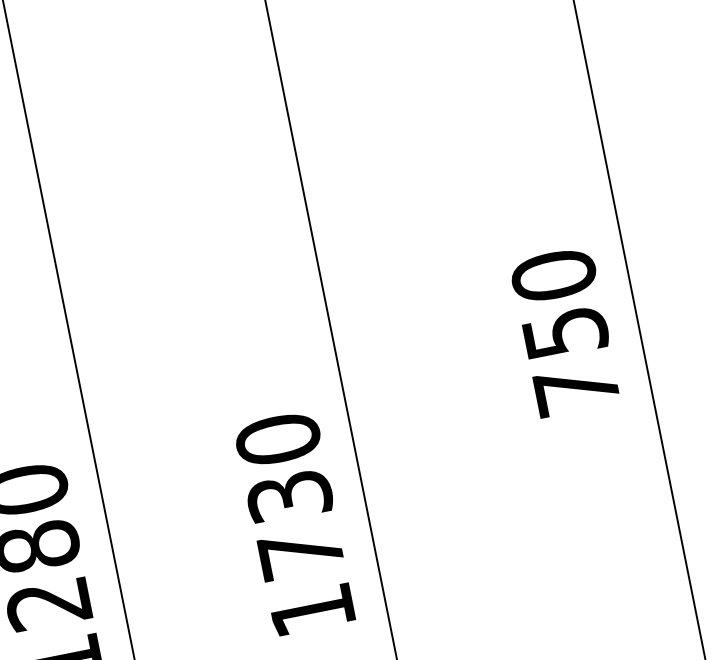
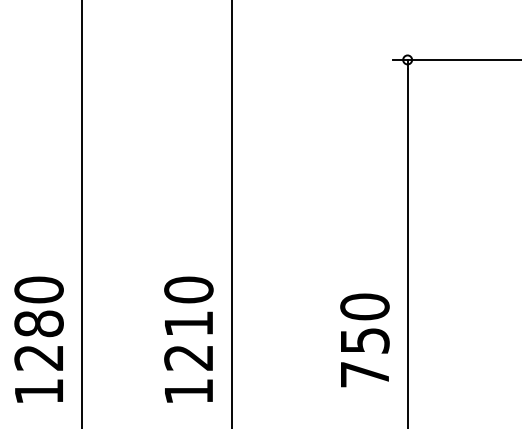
text: (564, 332) -> (364, 340), moved
text: (294, 524) -> (188, 340), 1730 -> 1210

